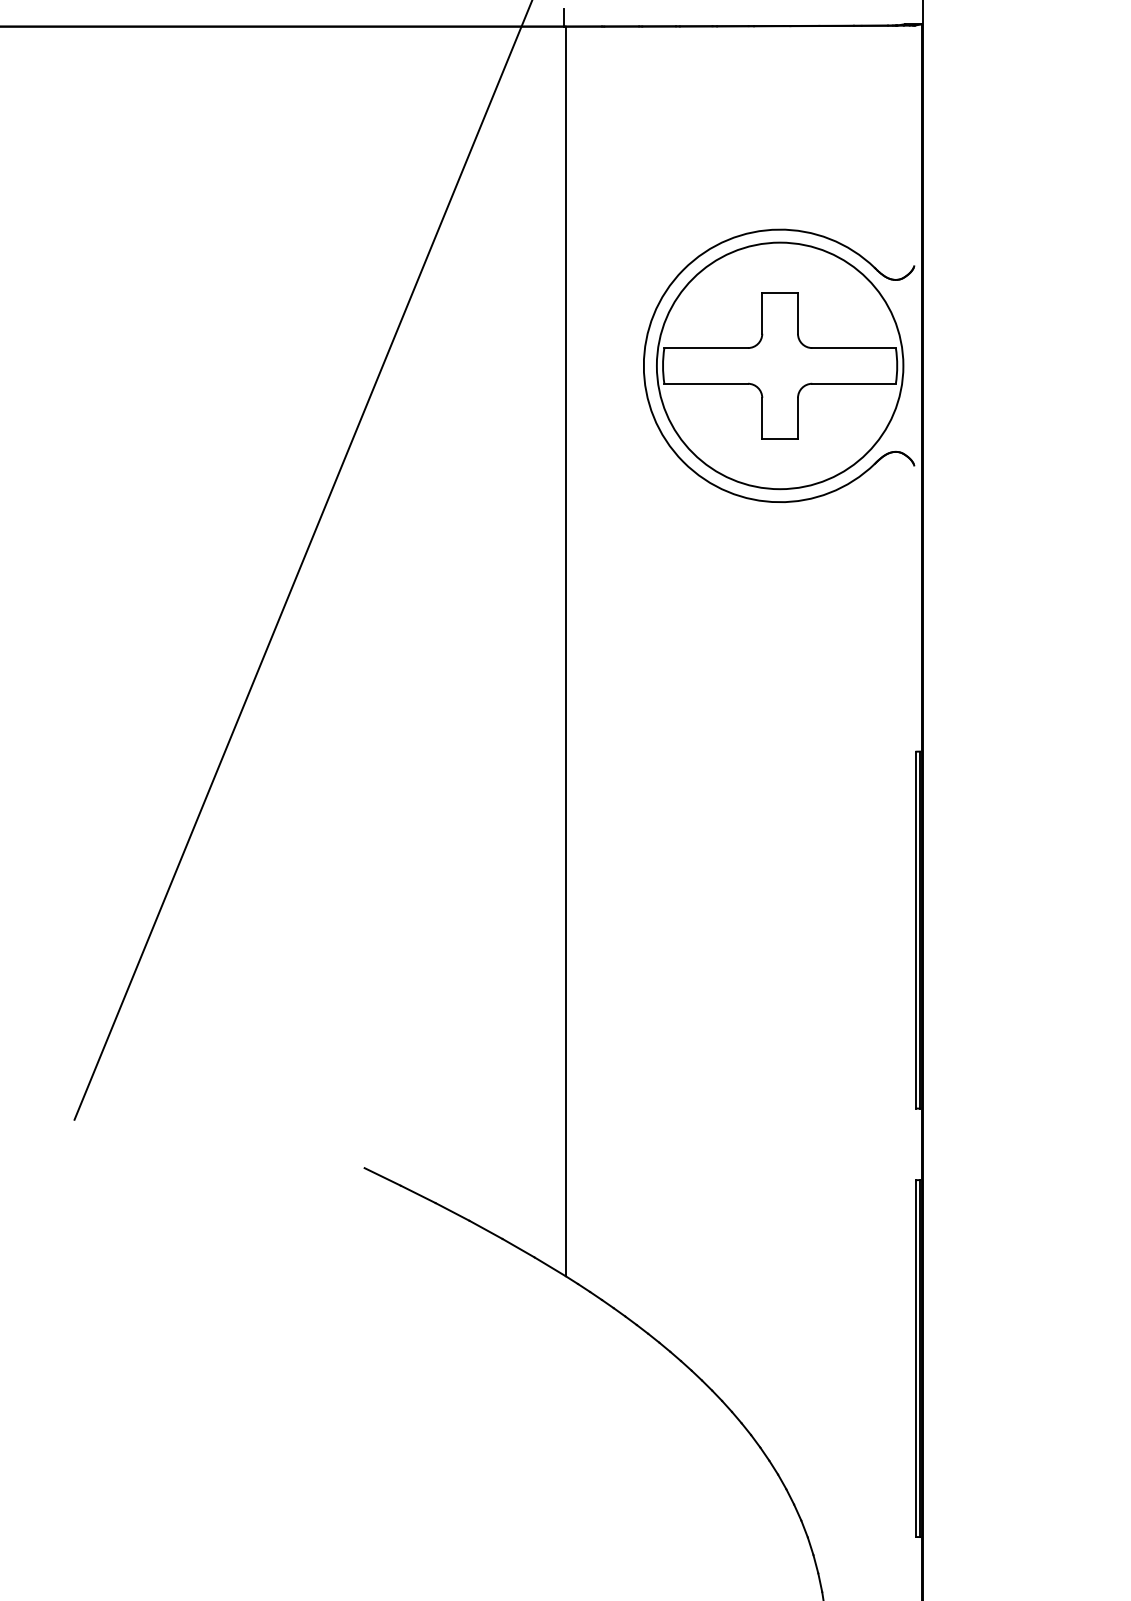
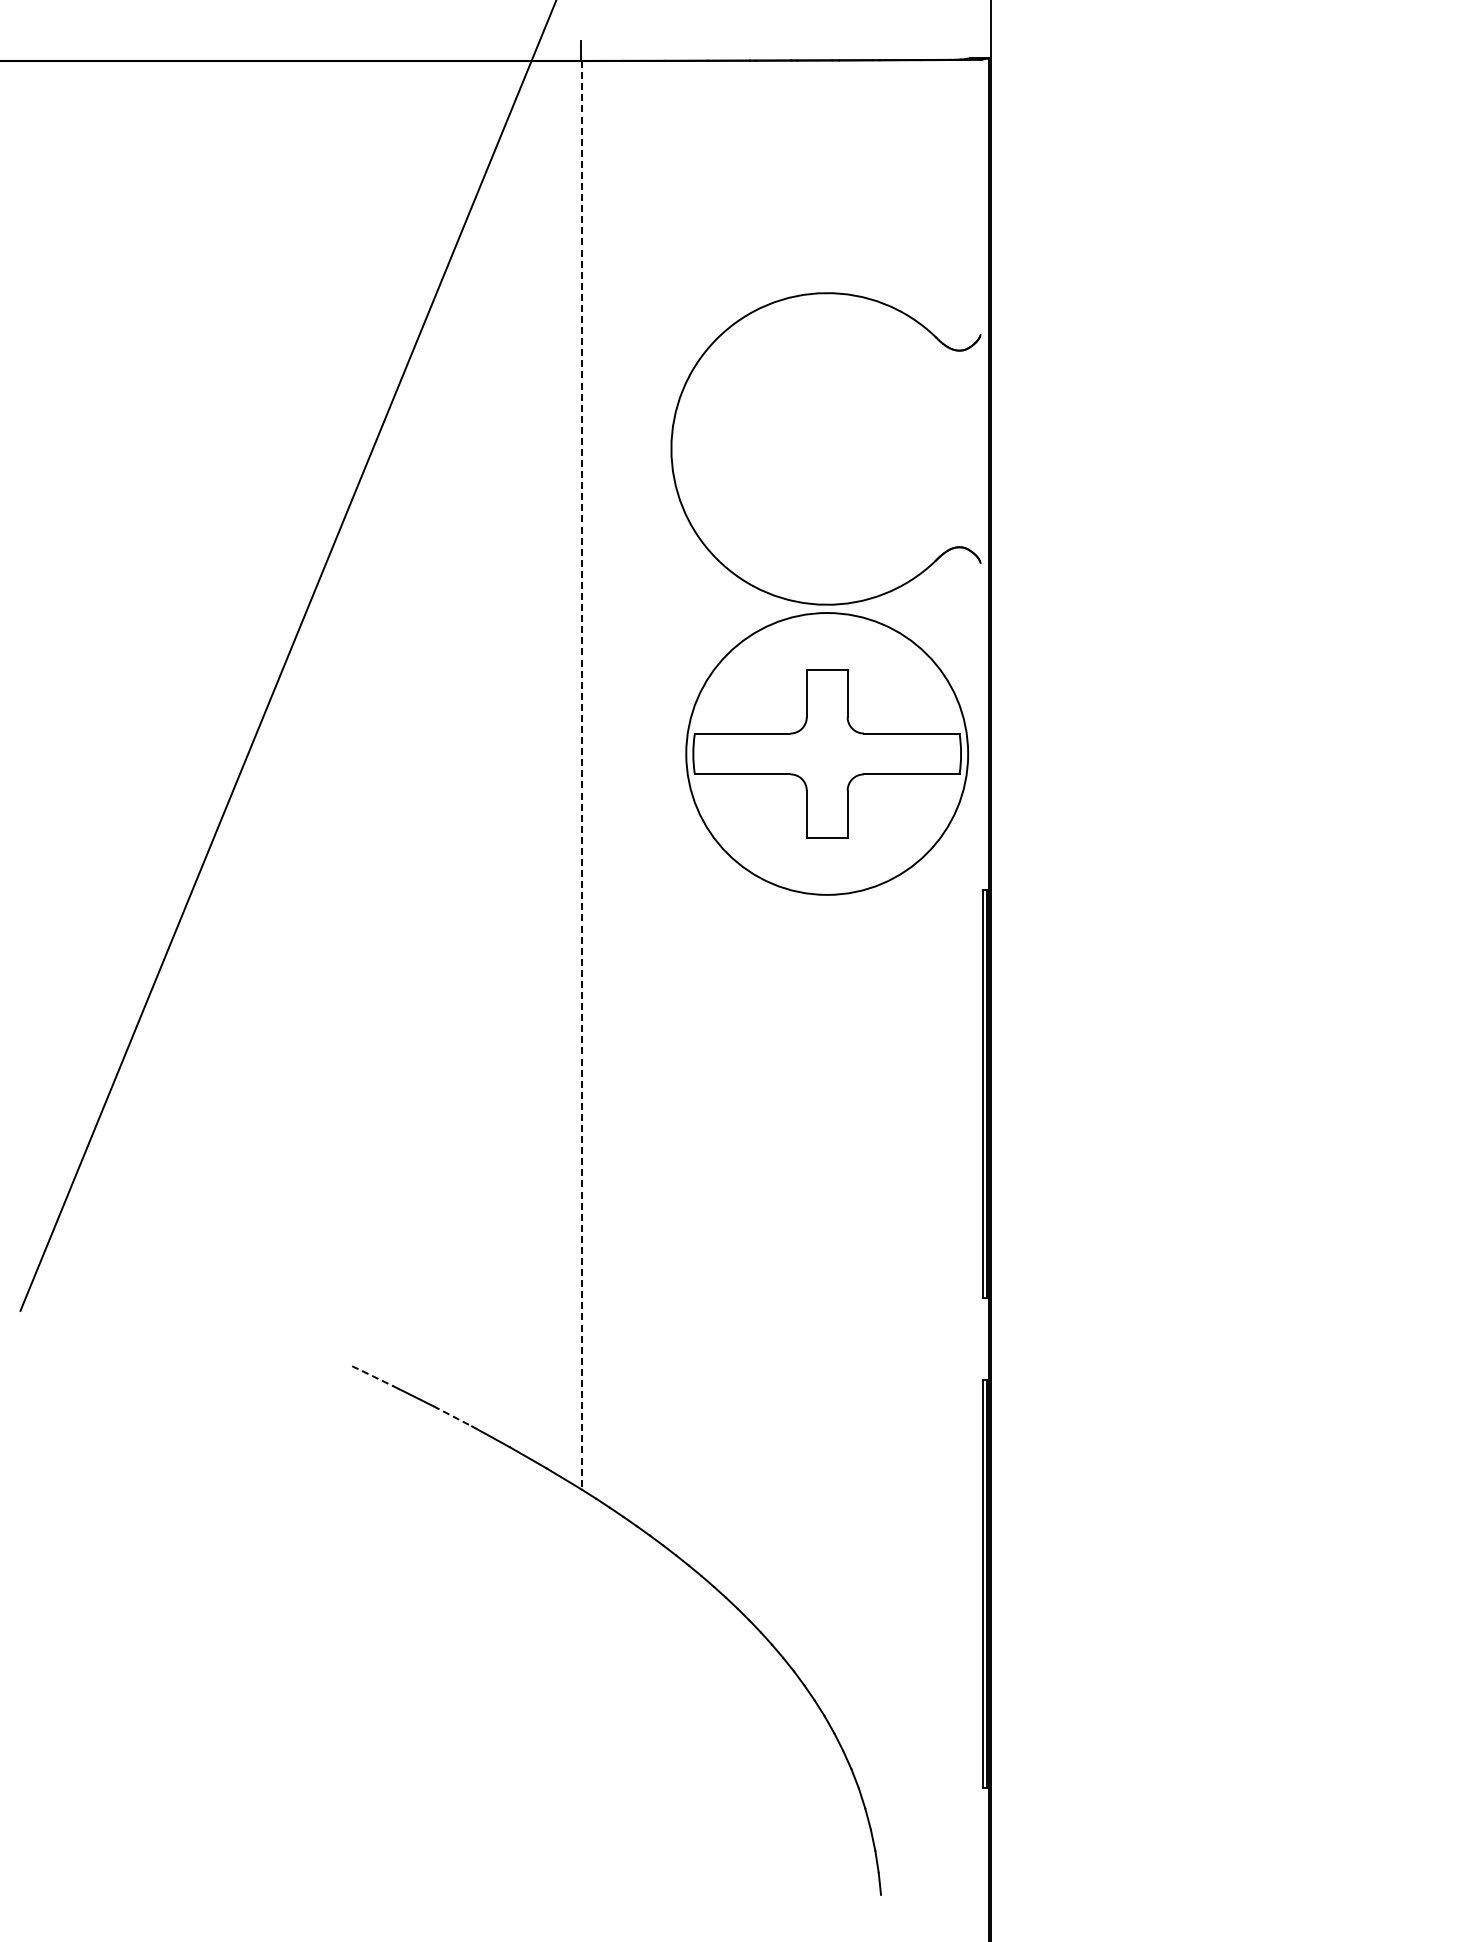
part: (780, 365) -> (827, 753), moved
line: (566, 651) -> (582, 775), solid -> dashed
line: (383, 1177) -> (373, 1376), solid -> dashed
line: (452, 1212) -> (452, 1416), solid -> dashed

